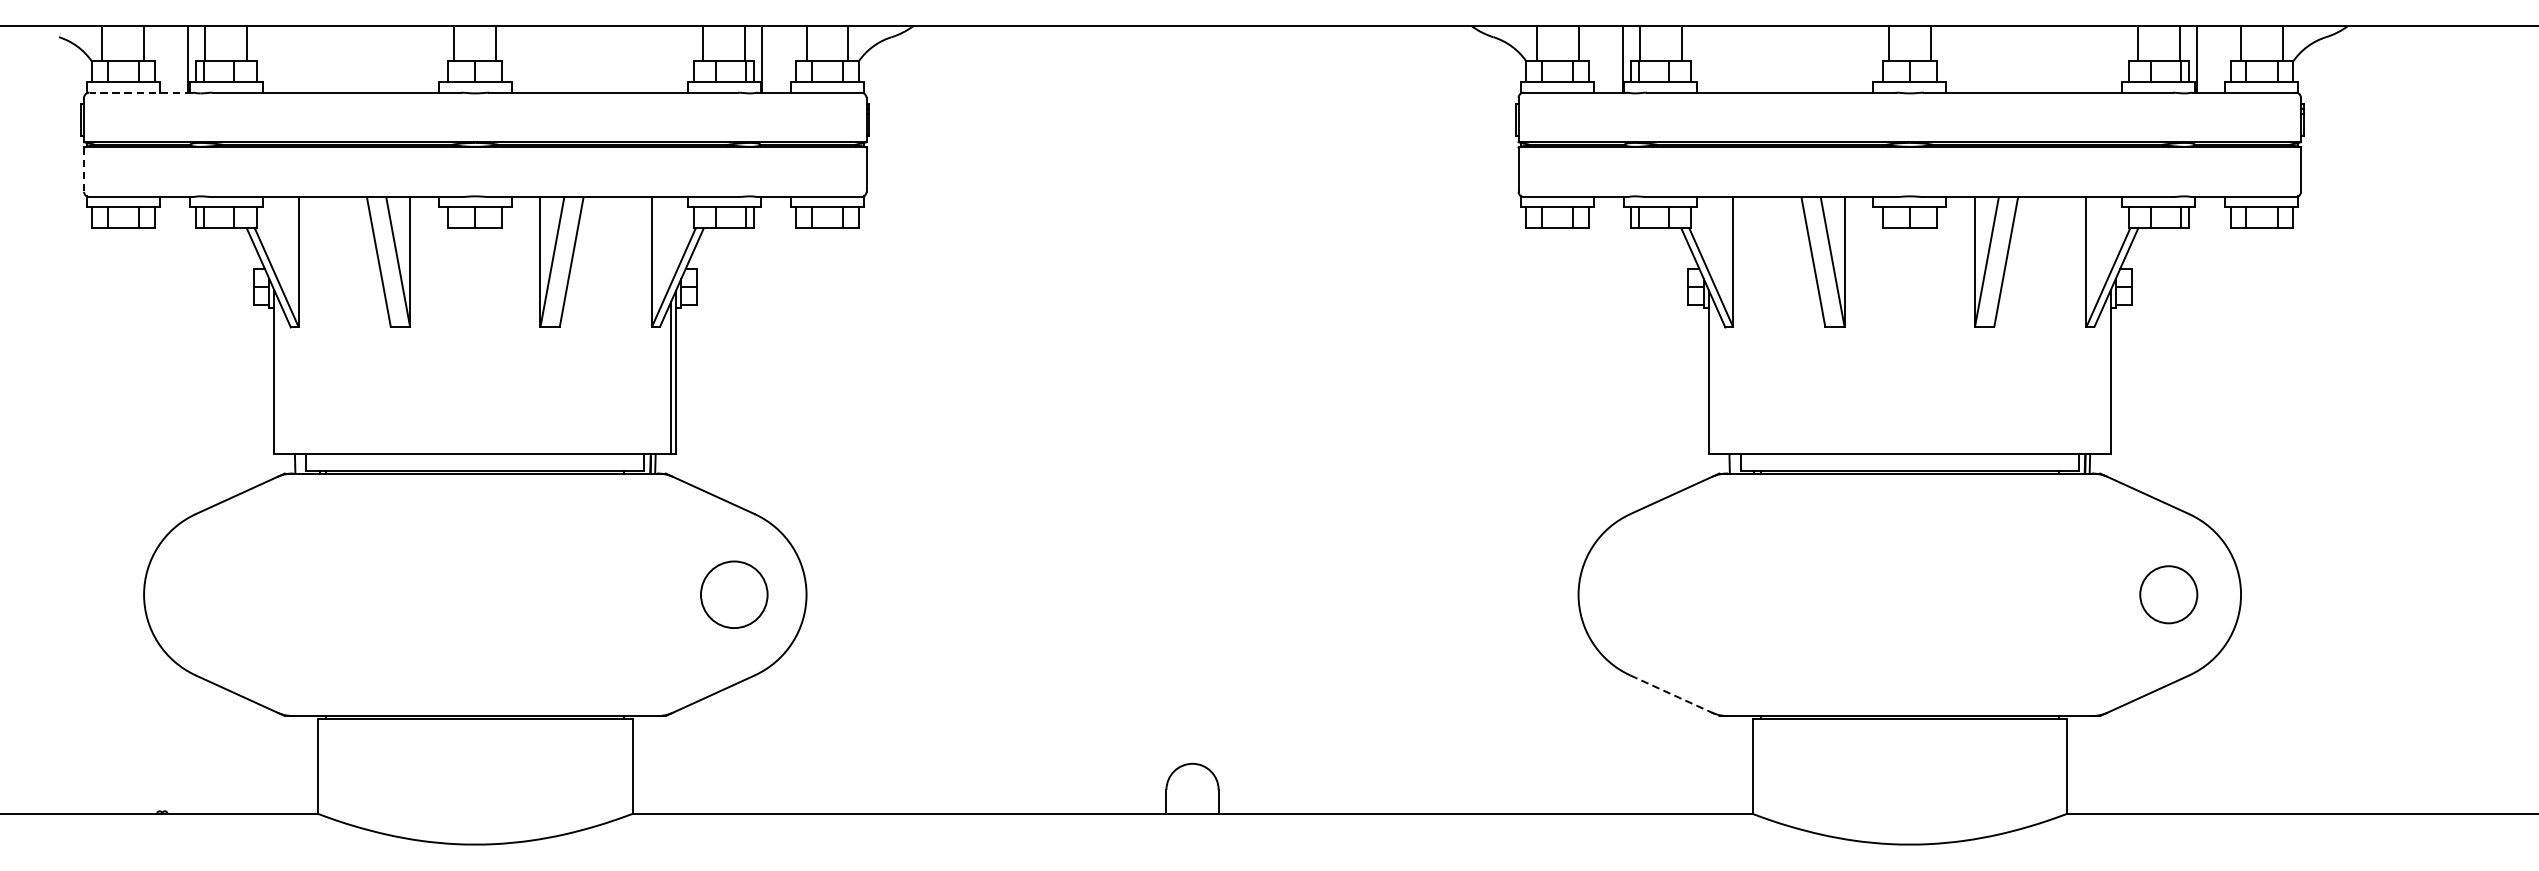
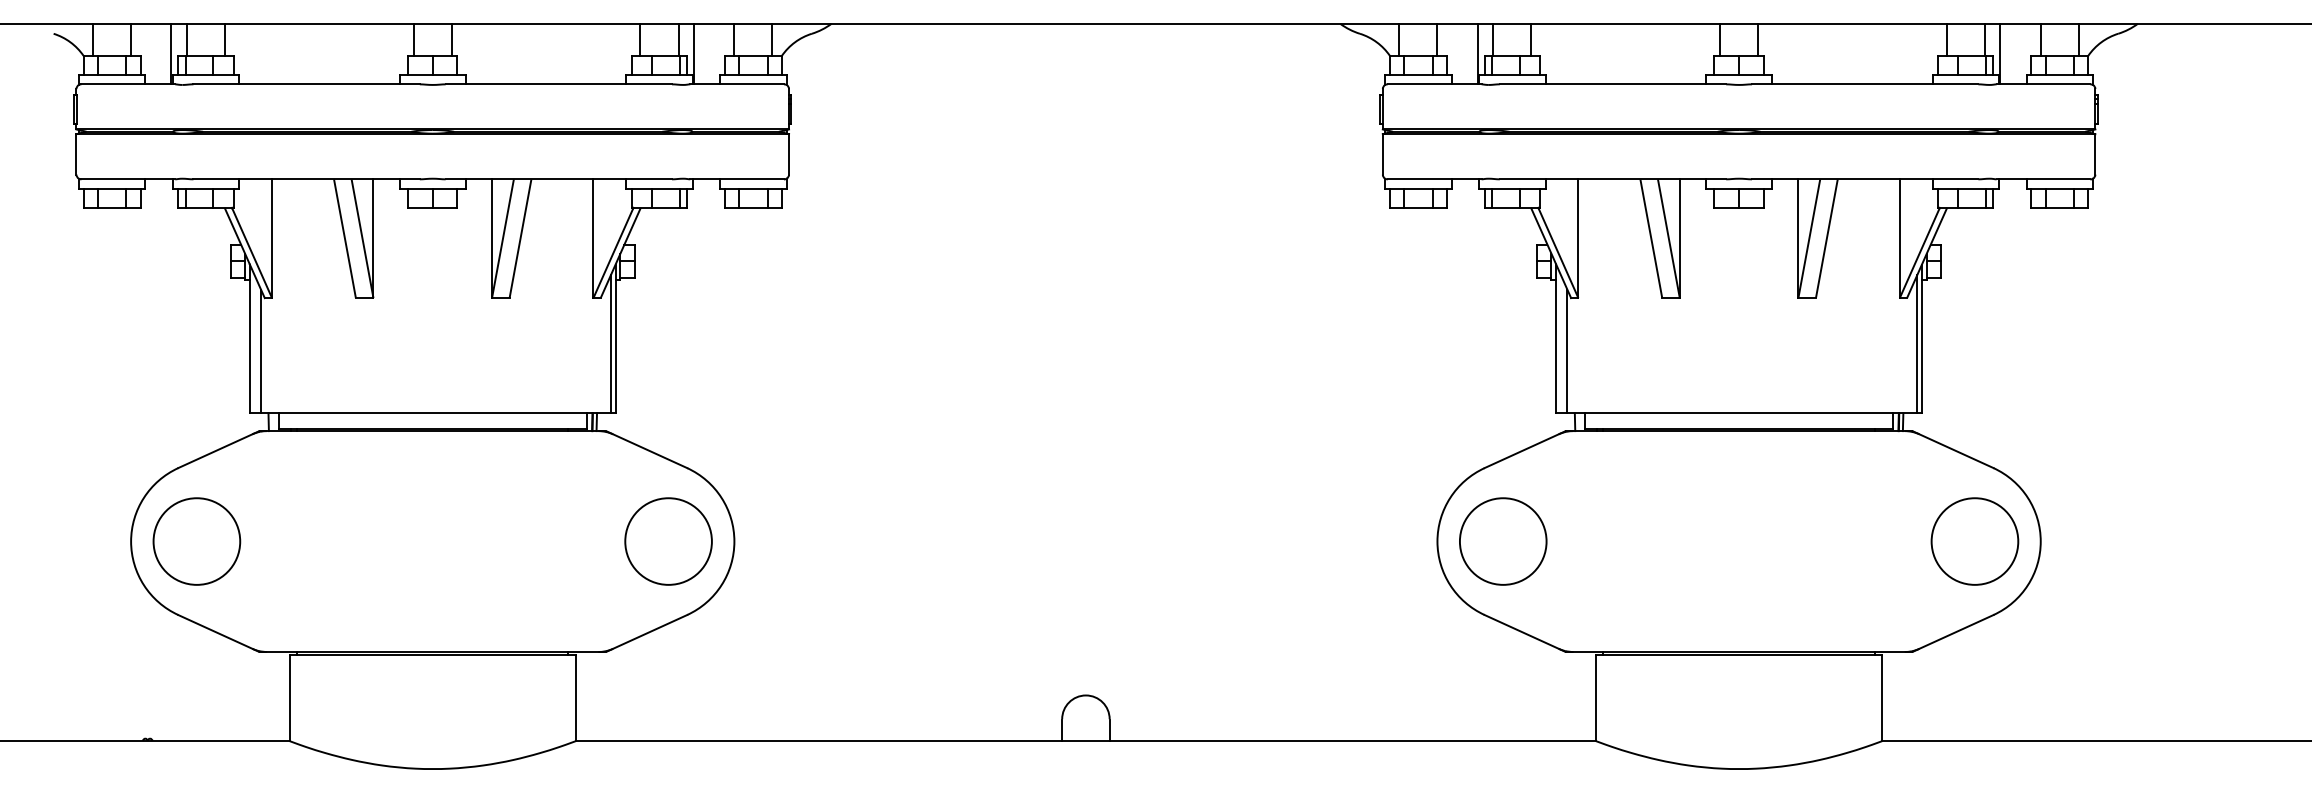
line: (141, 92) -> (128, 84), dashed -> solid
line: (84, 169) -> (76, 154), dashed -> solid
line: (2105, 378) -> (1917, 344), added
line: (287, 386) -> (261, 351), added
line: (1721, 386) -> (1567, 351), added
circle: (215, 594) -> (196, 541), added
circle: (734, 594) -> (668, 541), size x1.43
circle: (1651, 594) -> (1503, 541), added
circle: (2168, 594) -> (1974, 541), size x1.67
line: (1675, 695) -> (1525, 633), dashed -> solid

